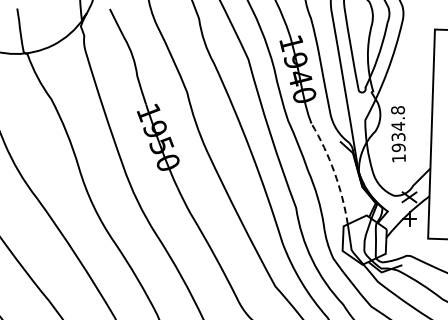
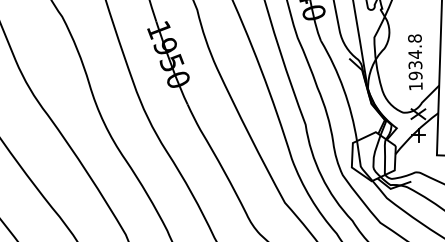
text: (398, 134) -> (415, 62), moved
line: (334, 172) -> (343, 89), dashed -> solid

